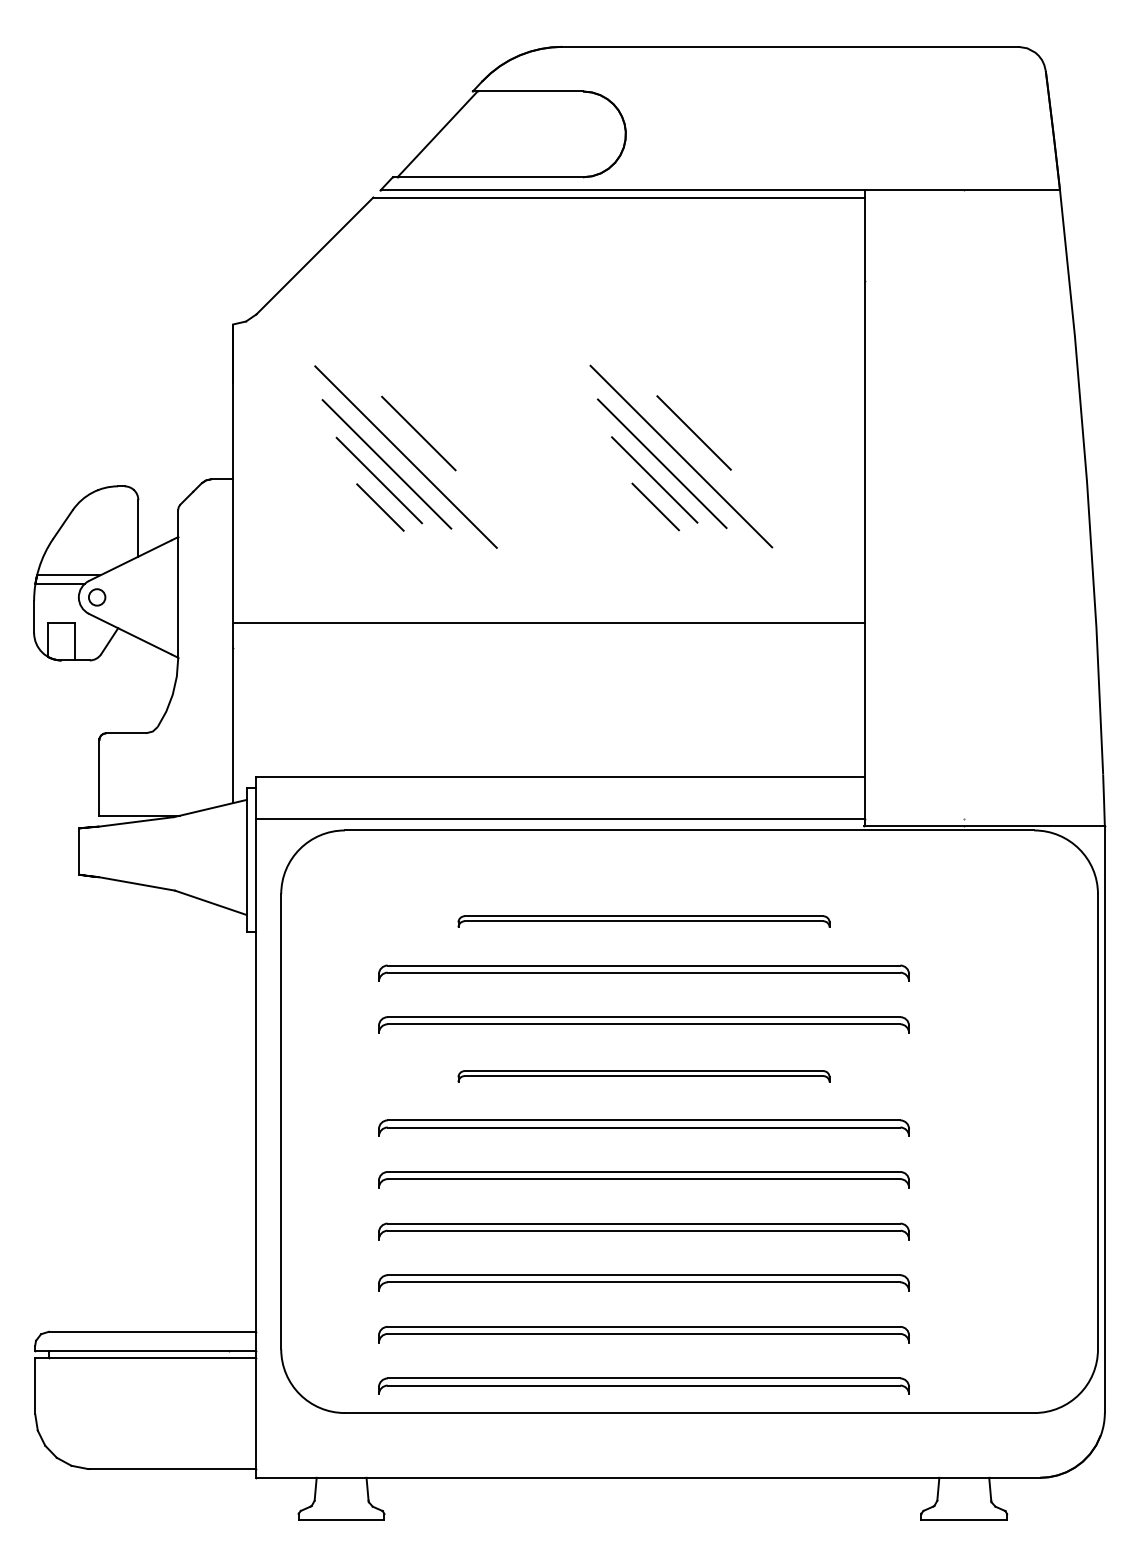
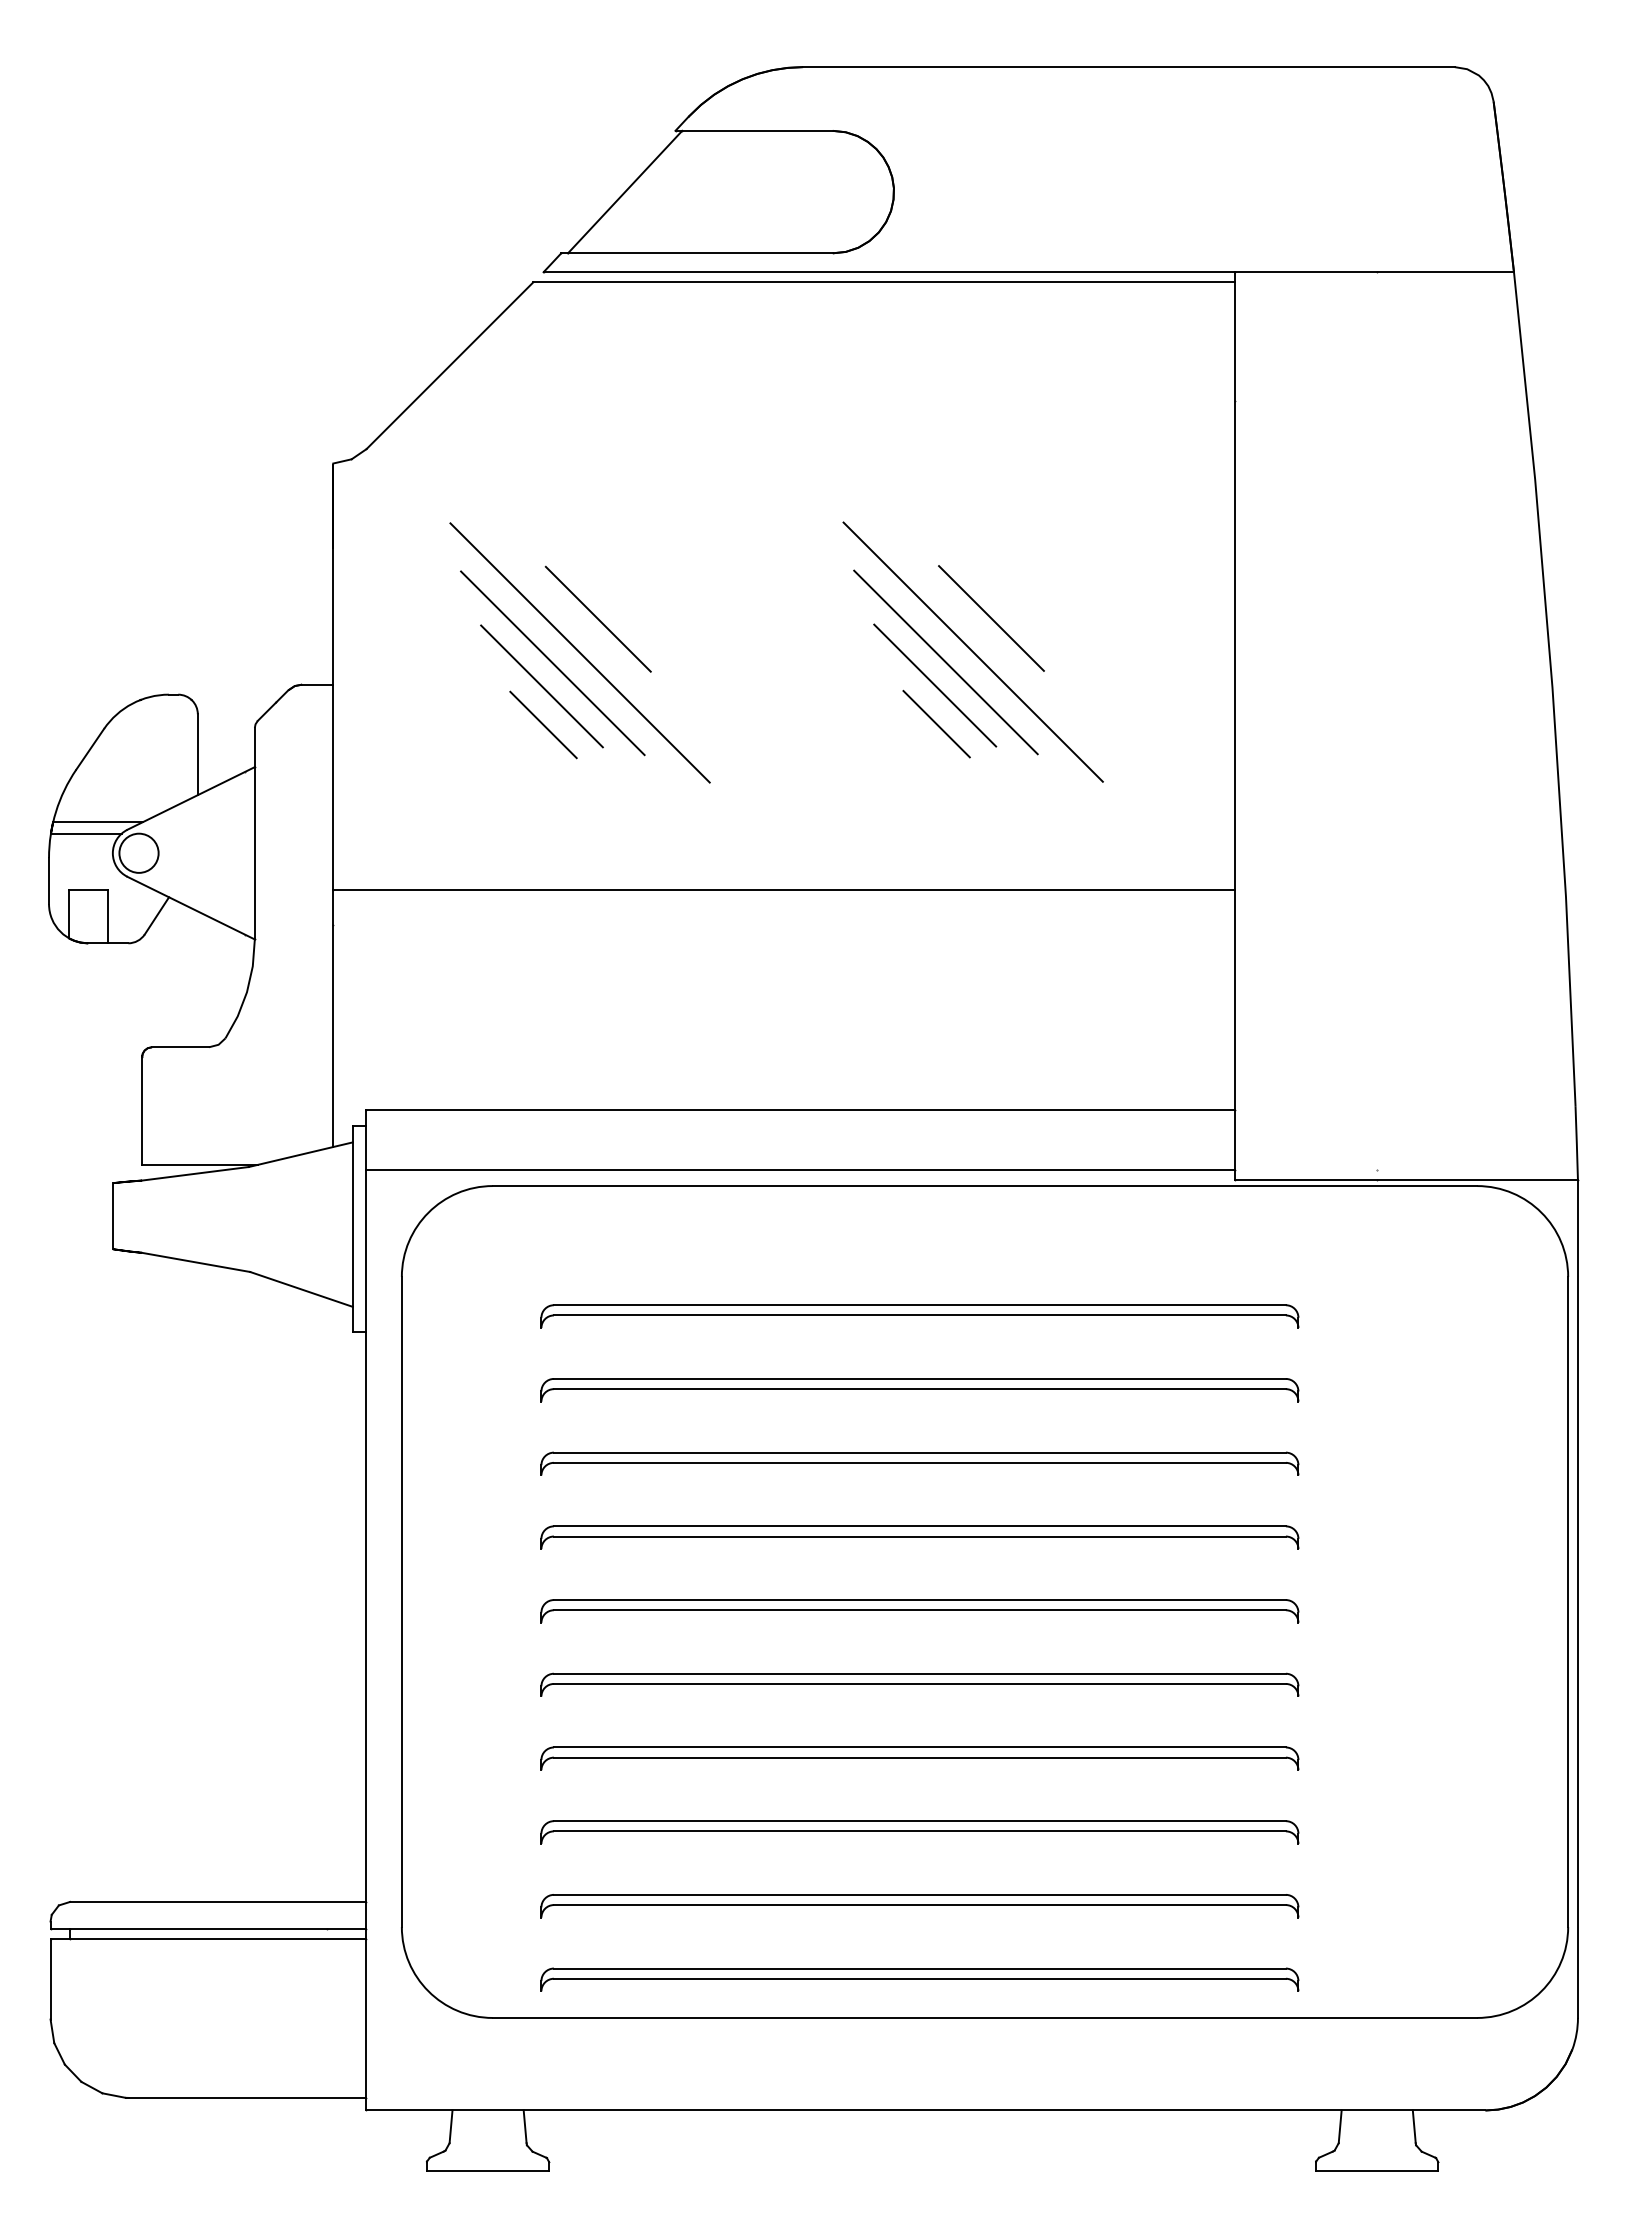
circle: (96, 596) -> (138, 852), size x1.67
part: (643, 921) -> (919, 1316), size x1.43
part: (643, 1076) -> (919, 1537), size x1.43

